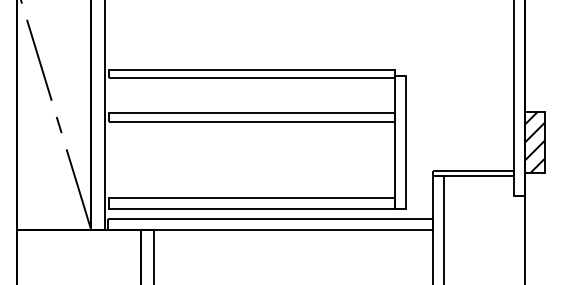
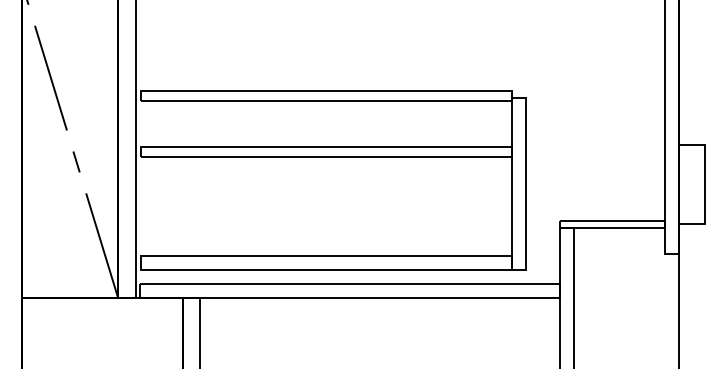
hatch: (534, 141) -> (691, 183), removed

